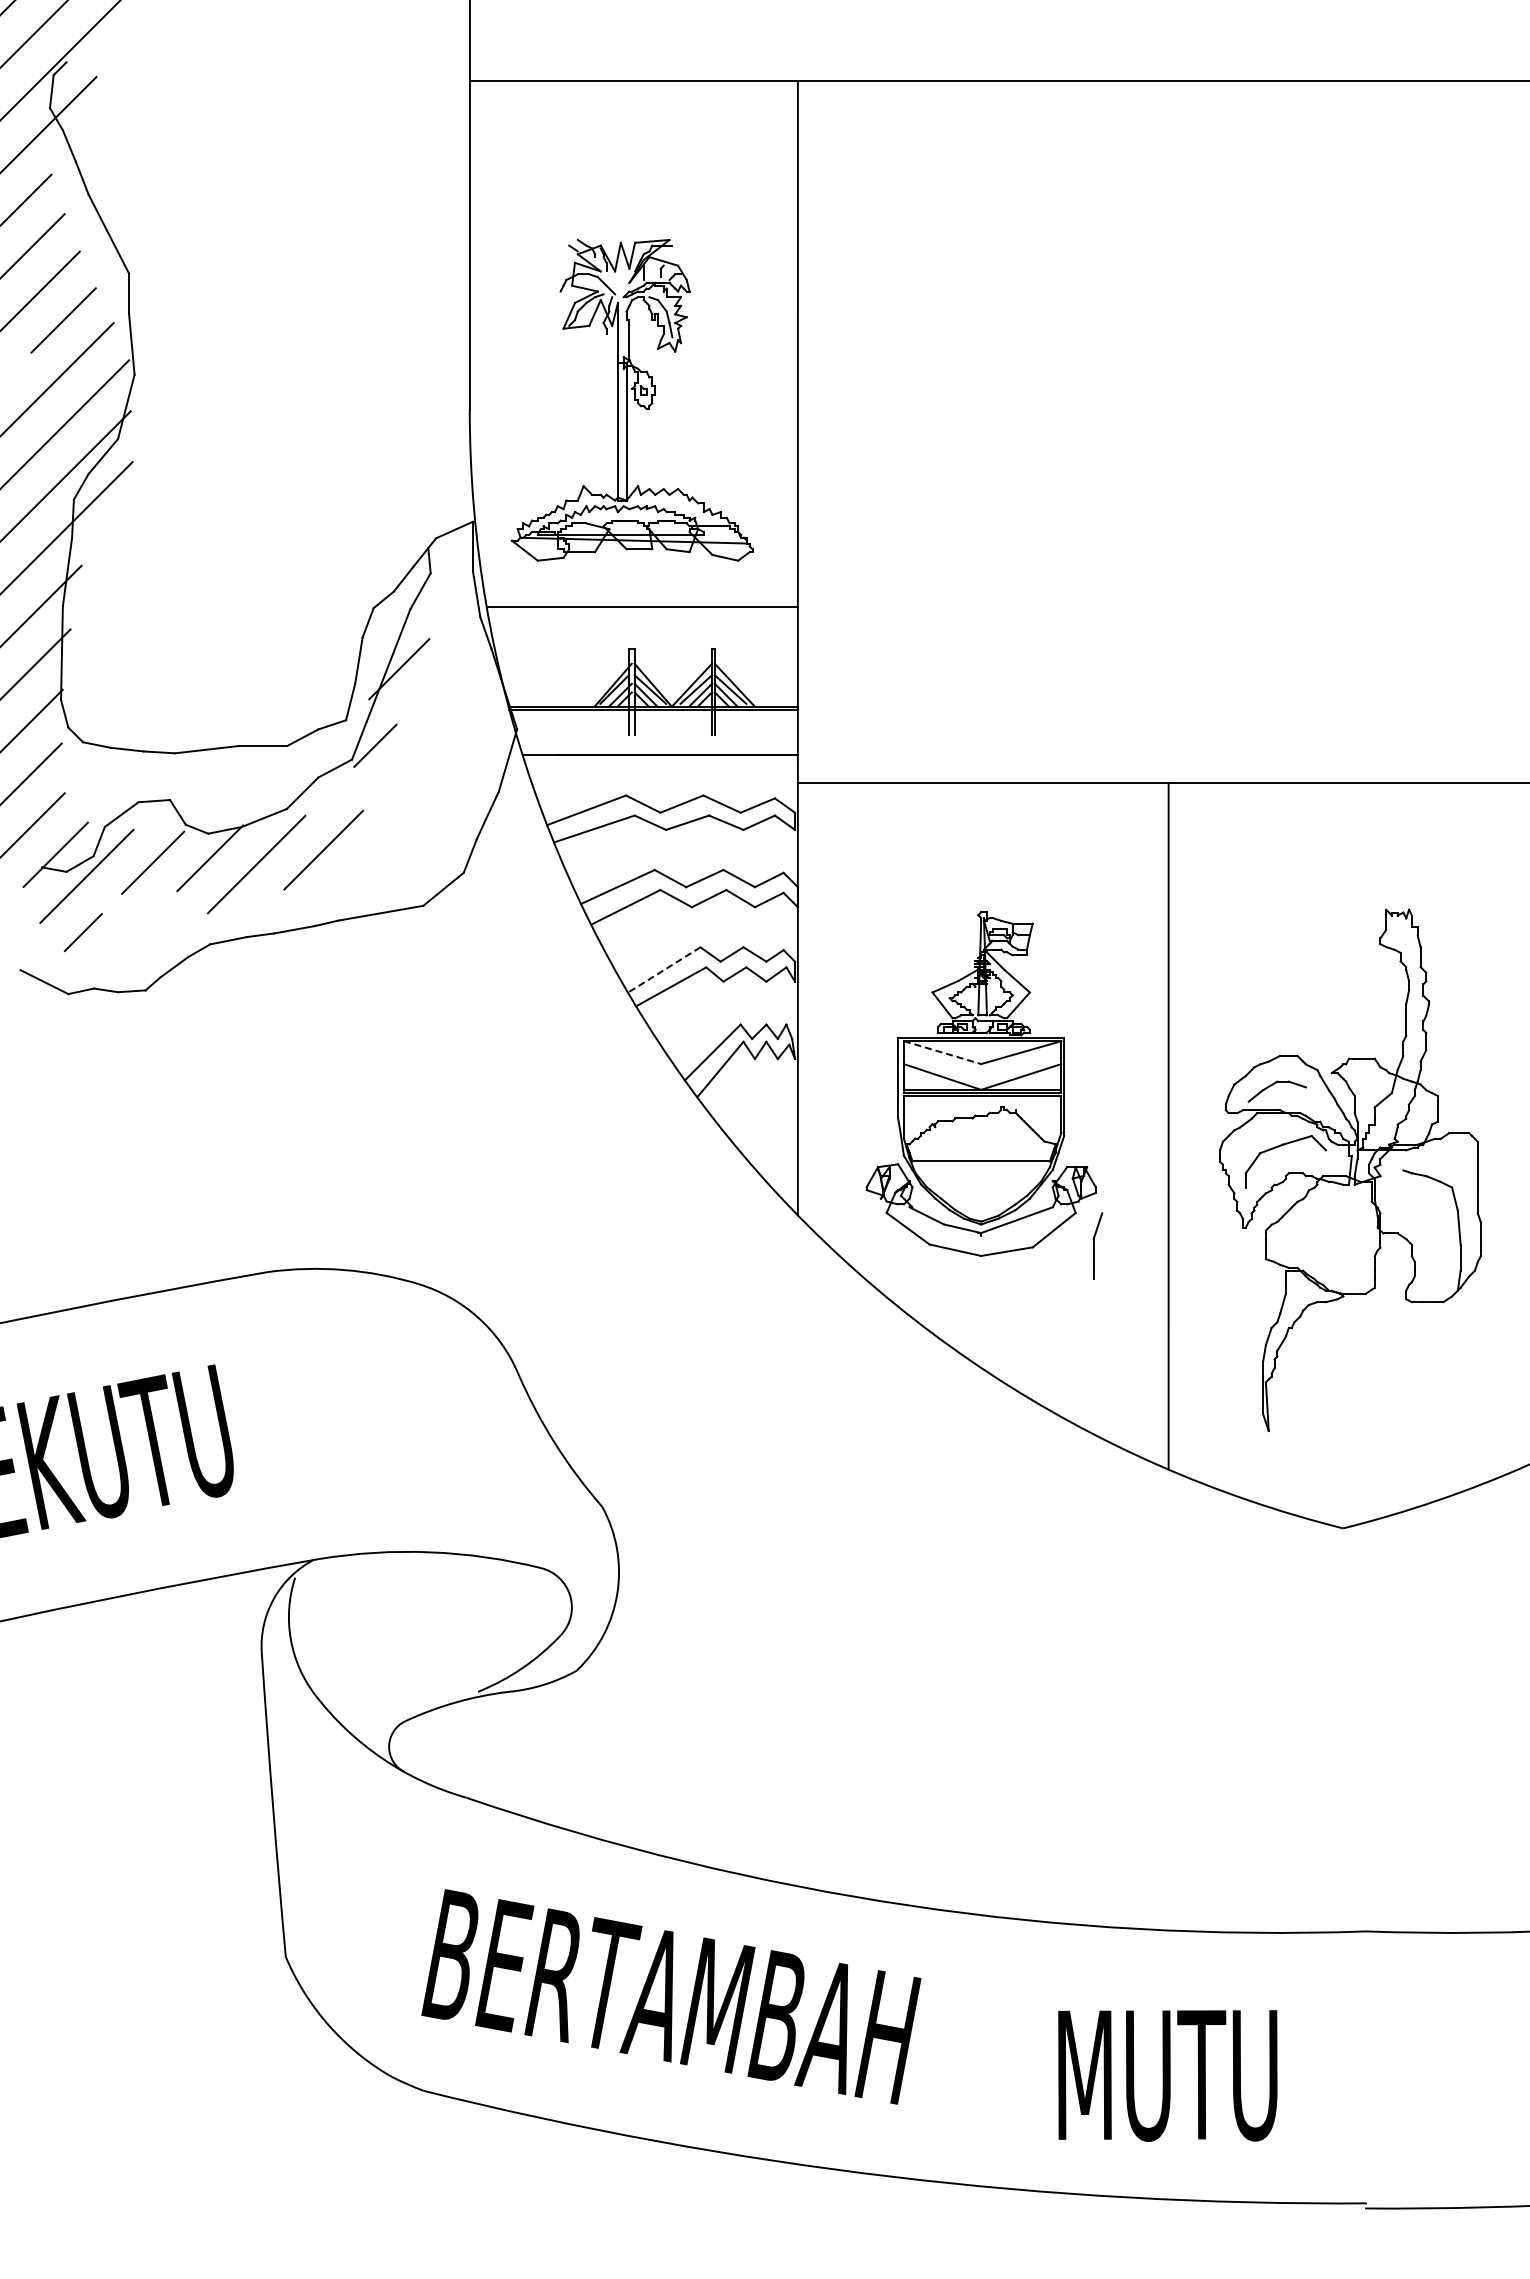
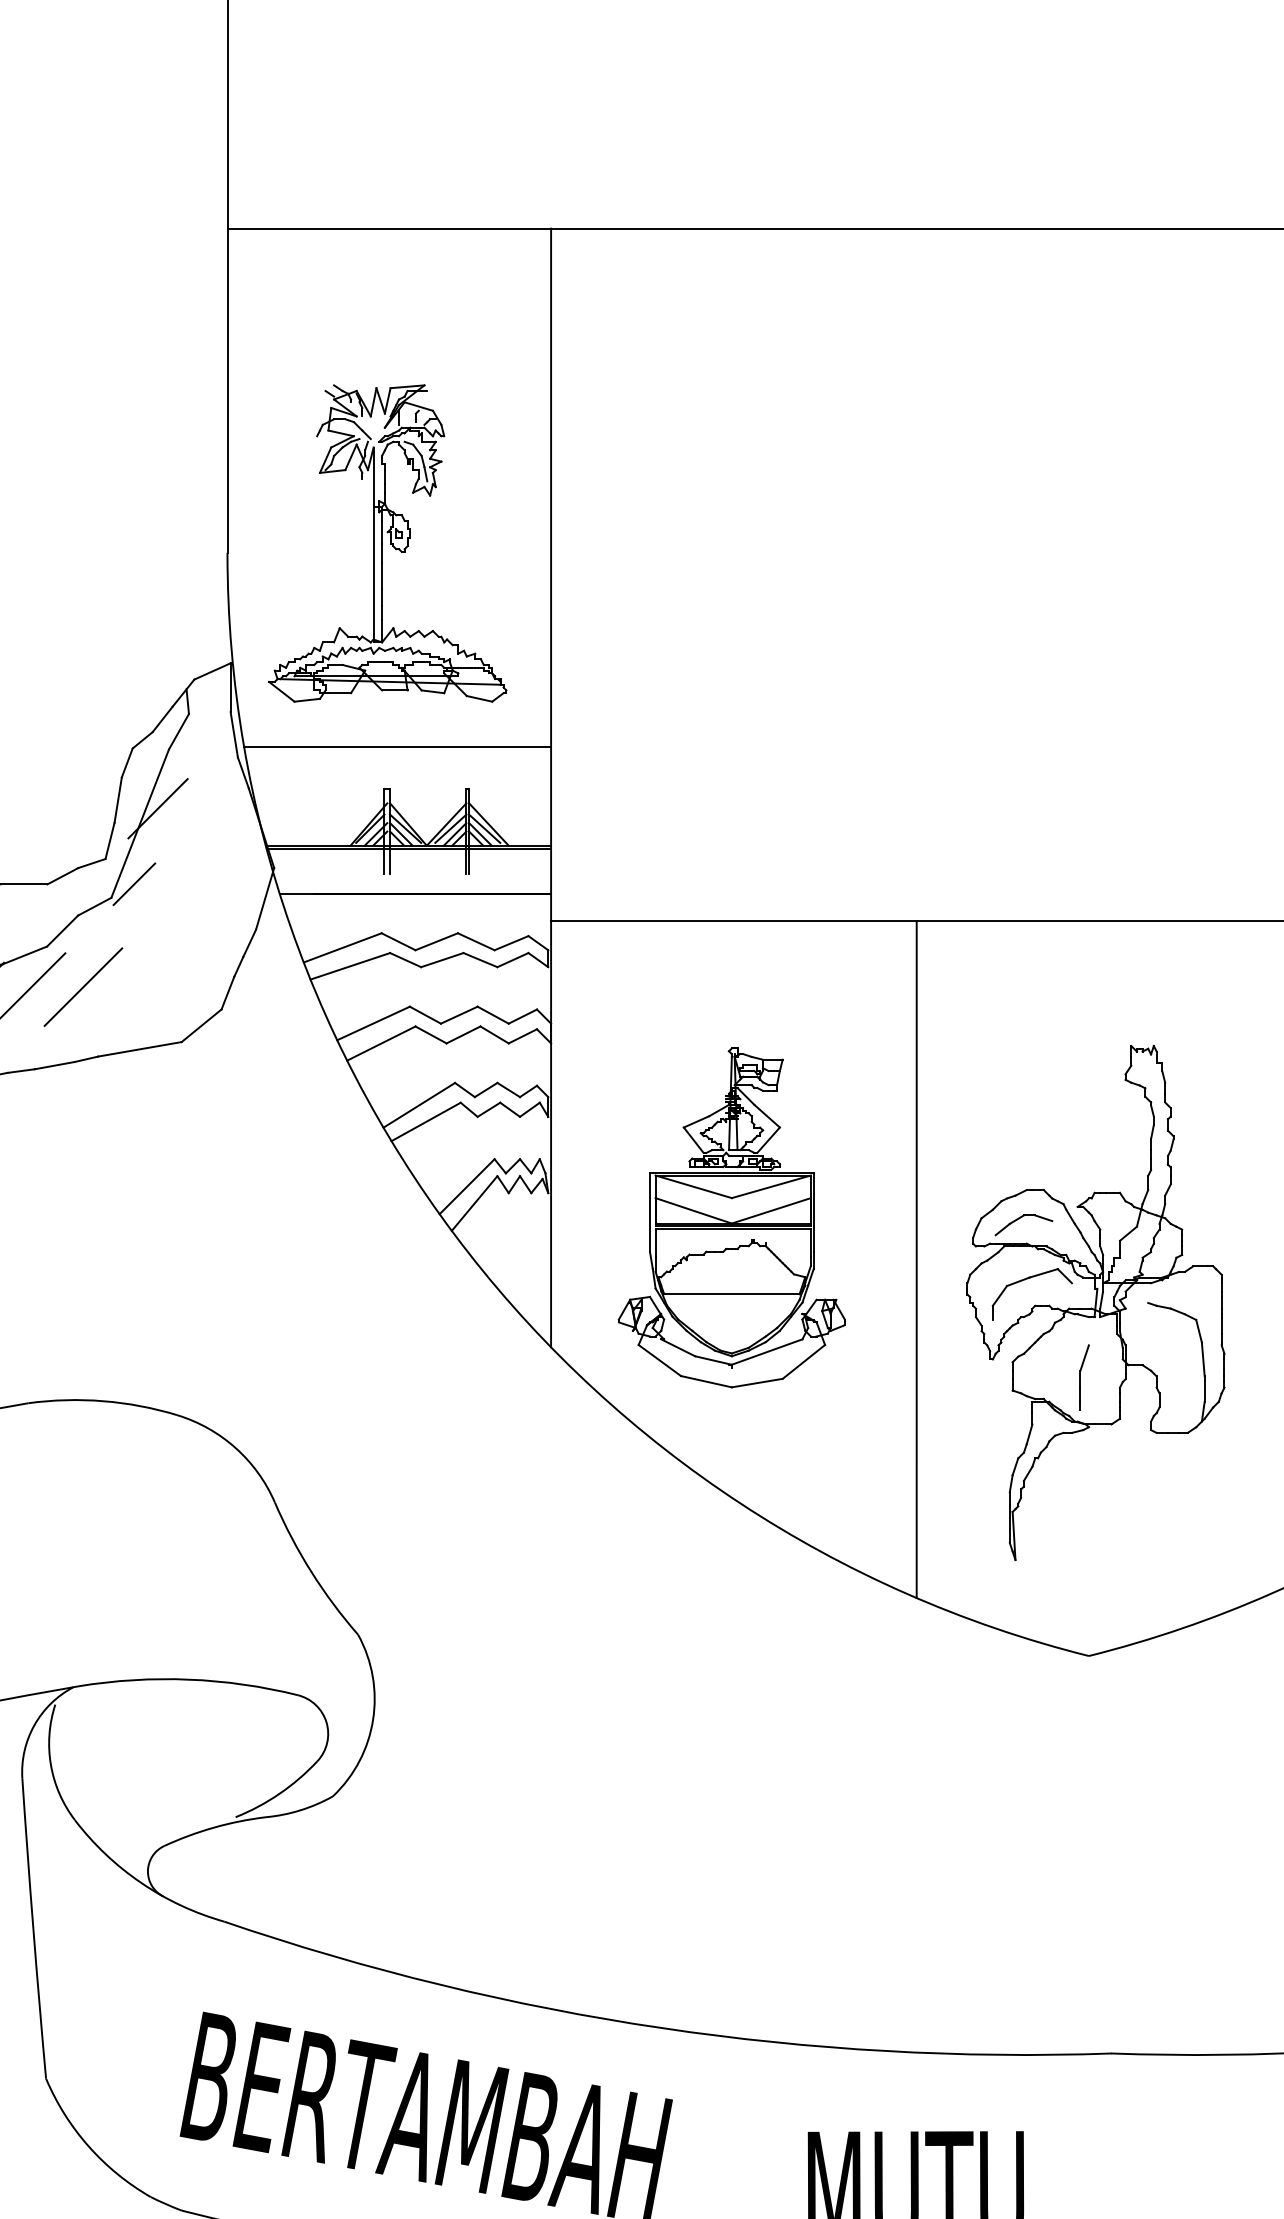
line: (664, 970) -> (419, 1105), dashed -> solid
line: (943, 1052) -> (694, 1186), dashed -> solid
part: (1097, 1245) -> (1084, 1377), moved

